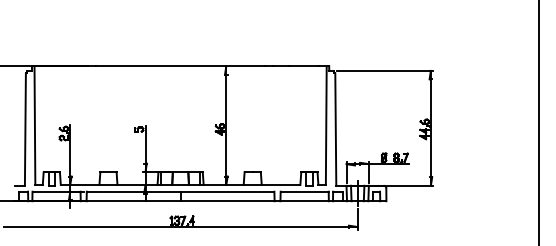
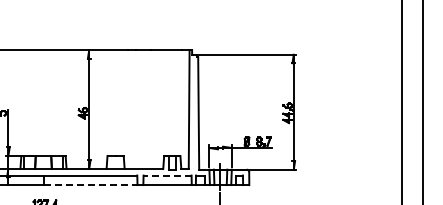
line: (304, 191) -> (167, 175), solid -> dashed
line: (228, 201) -> (91, 185), solid -> dashed

